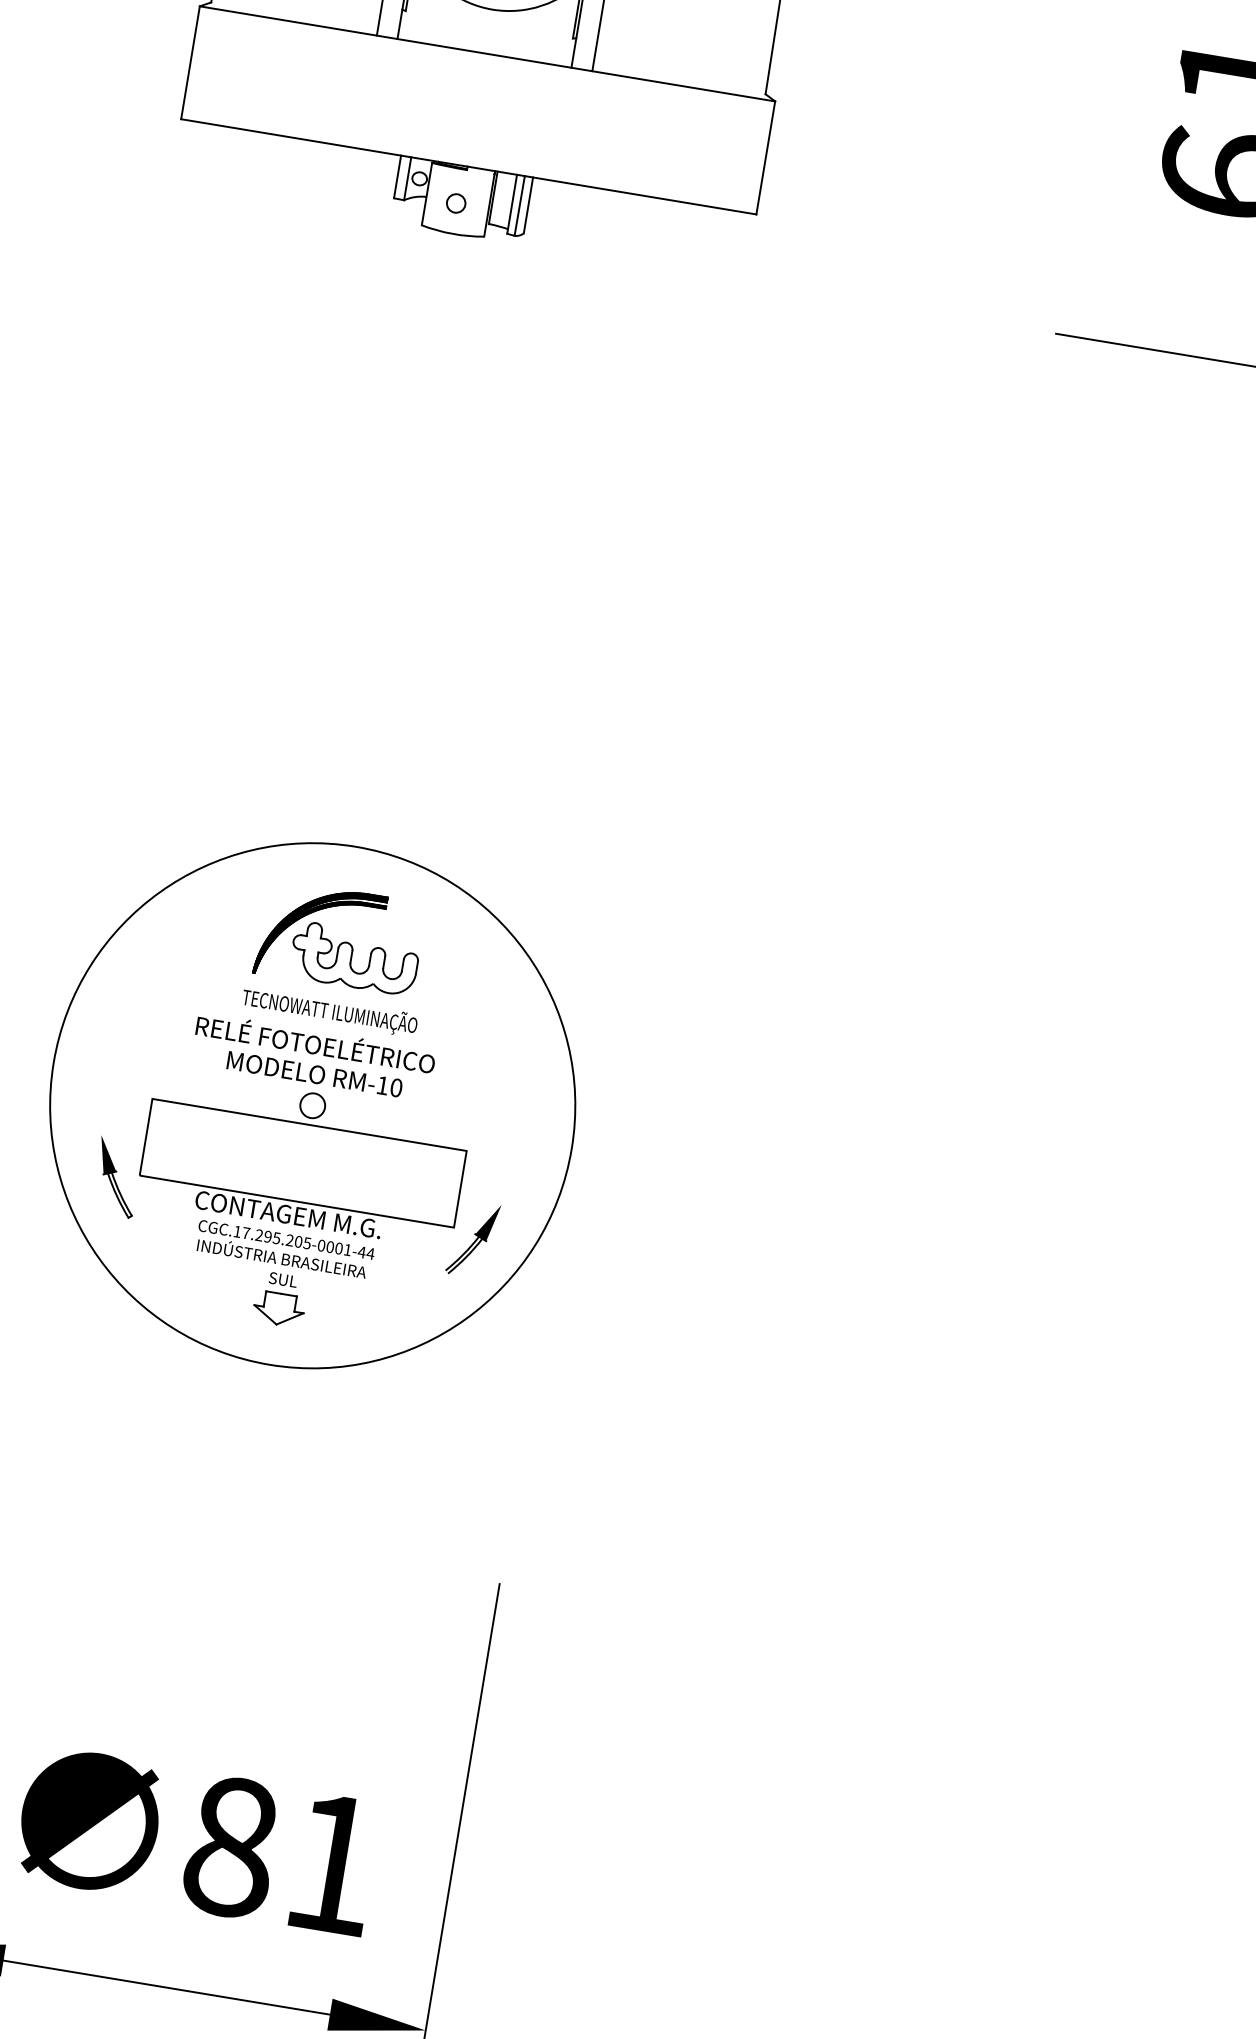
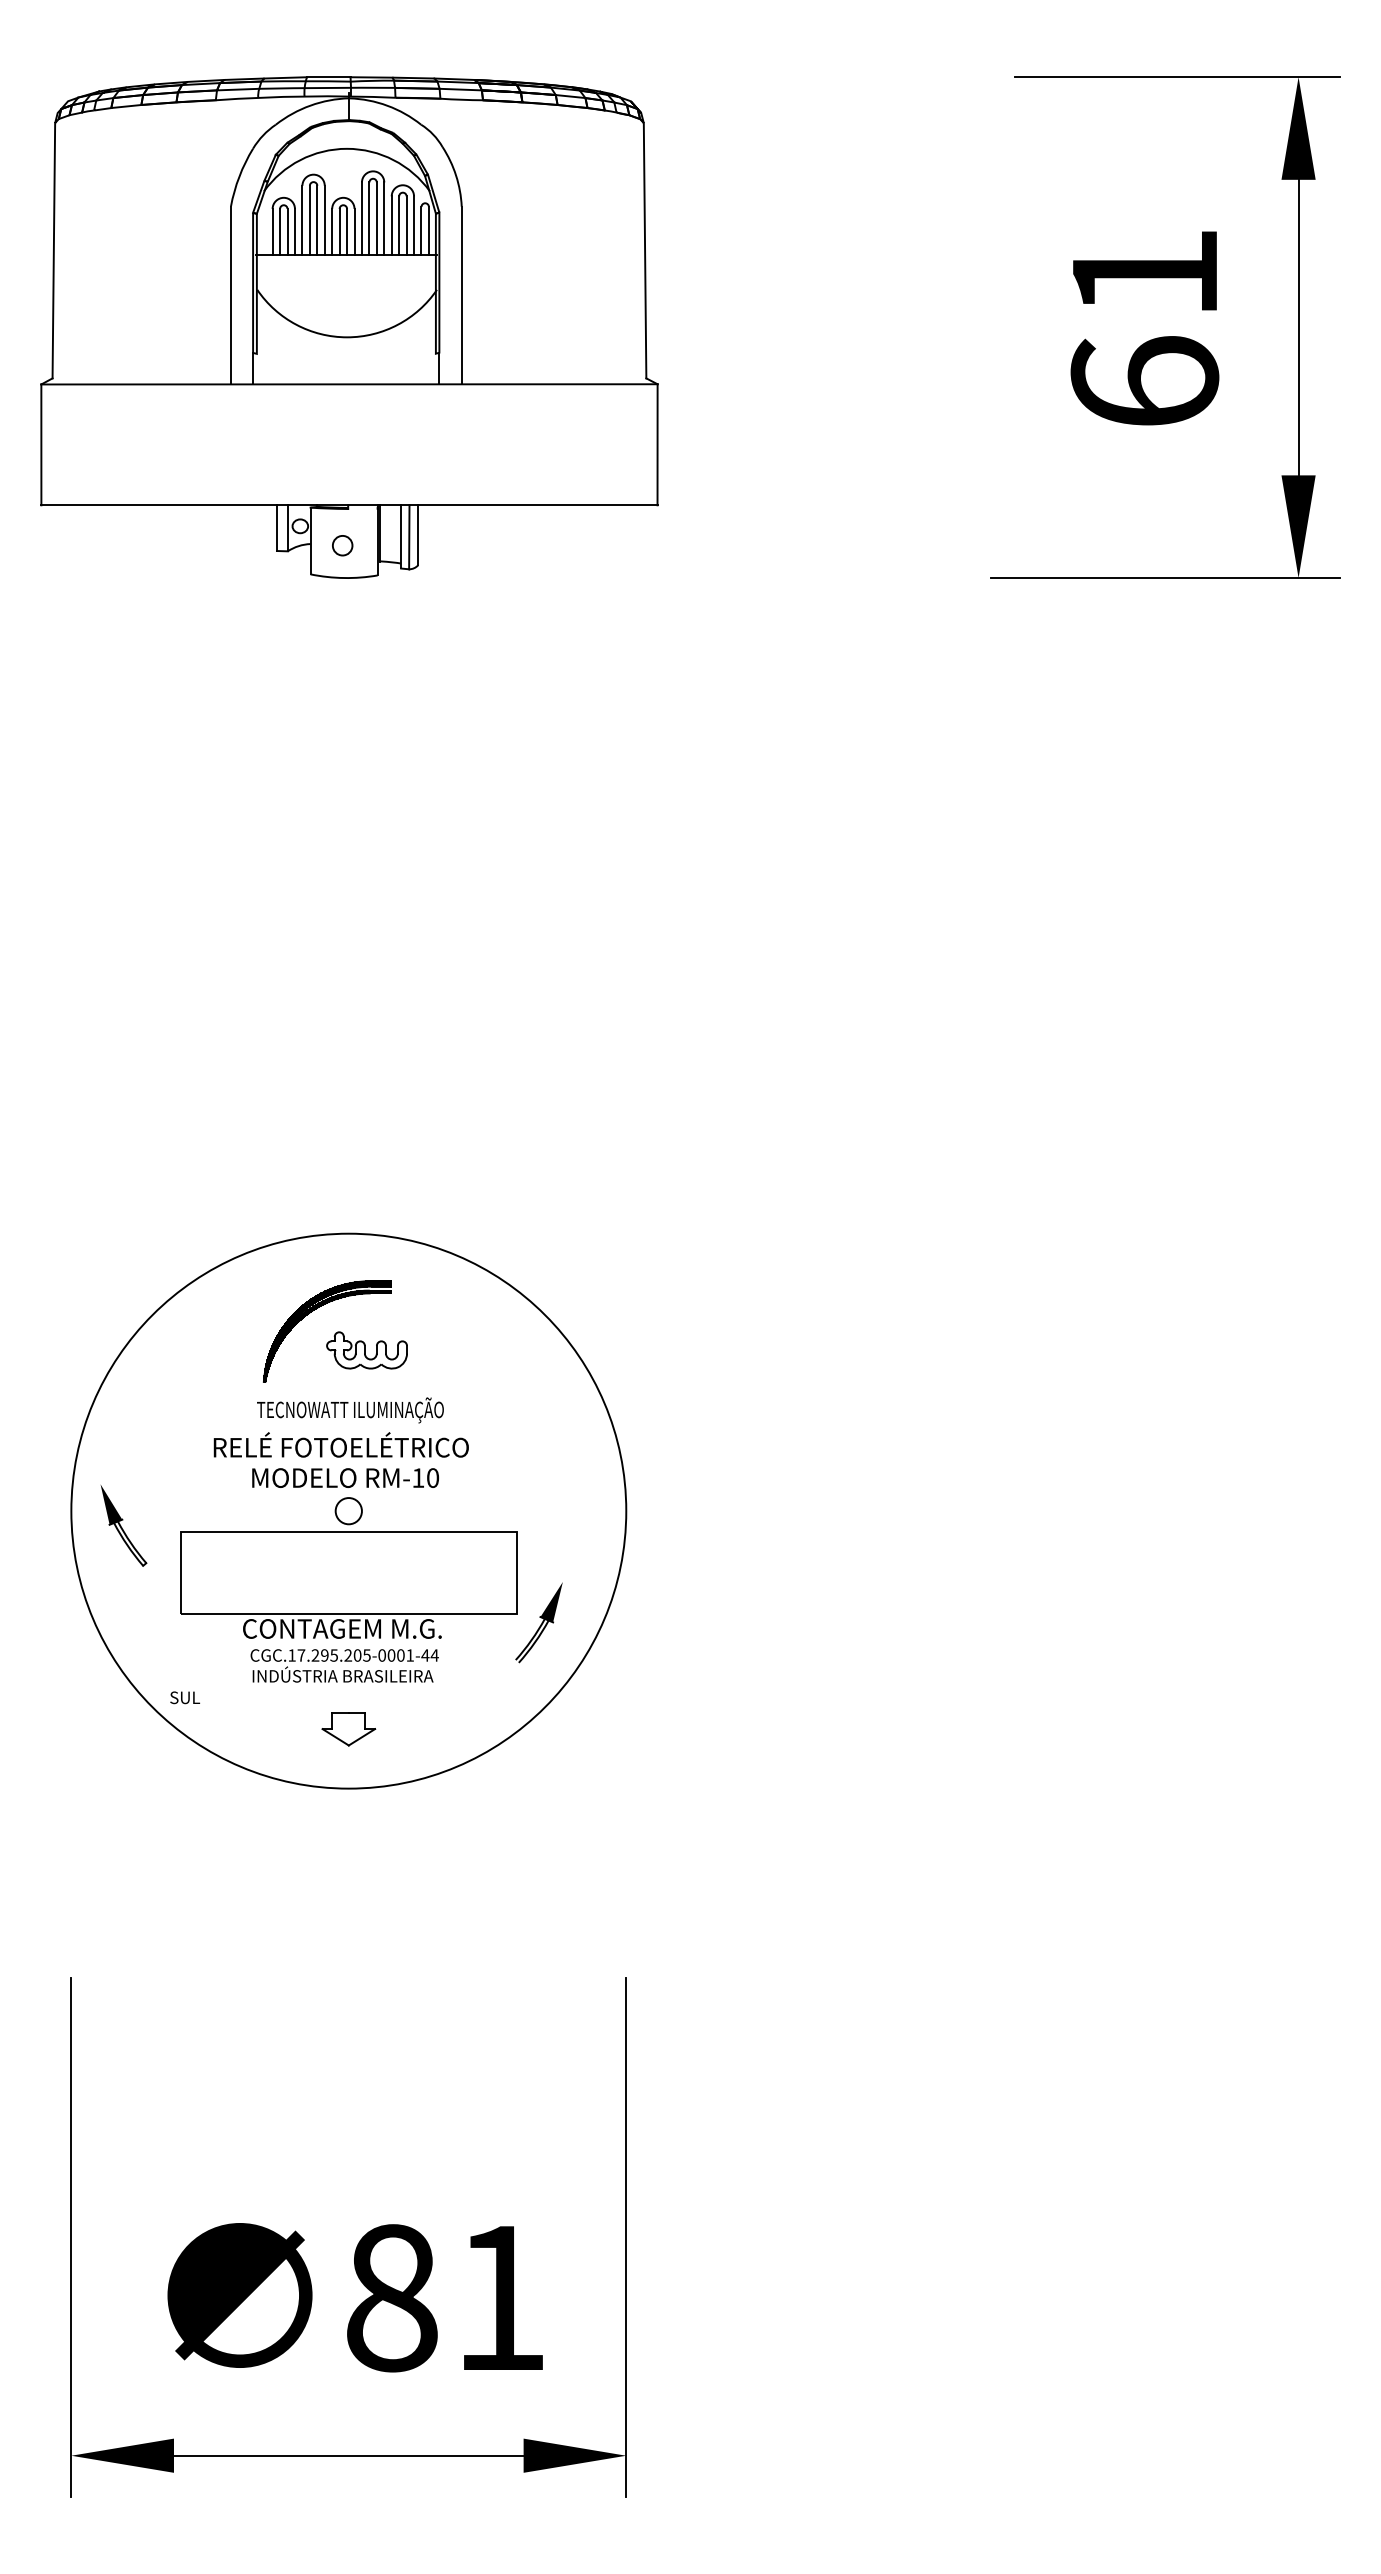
part: (354, 958) -> (366, 1350), size x0.6
part: (116, 1177) -> (123, 1525), moved
text: (283, 1279) -> (185, 1697), moved

